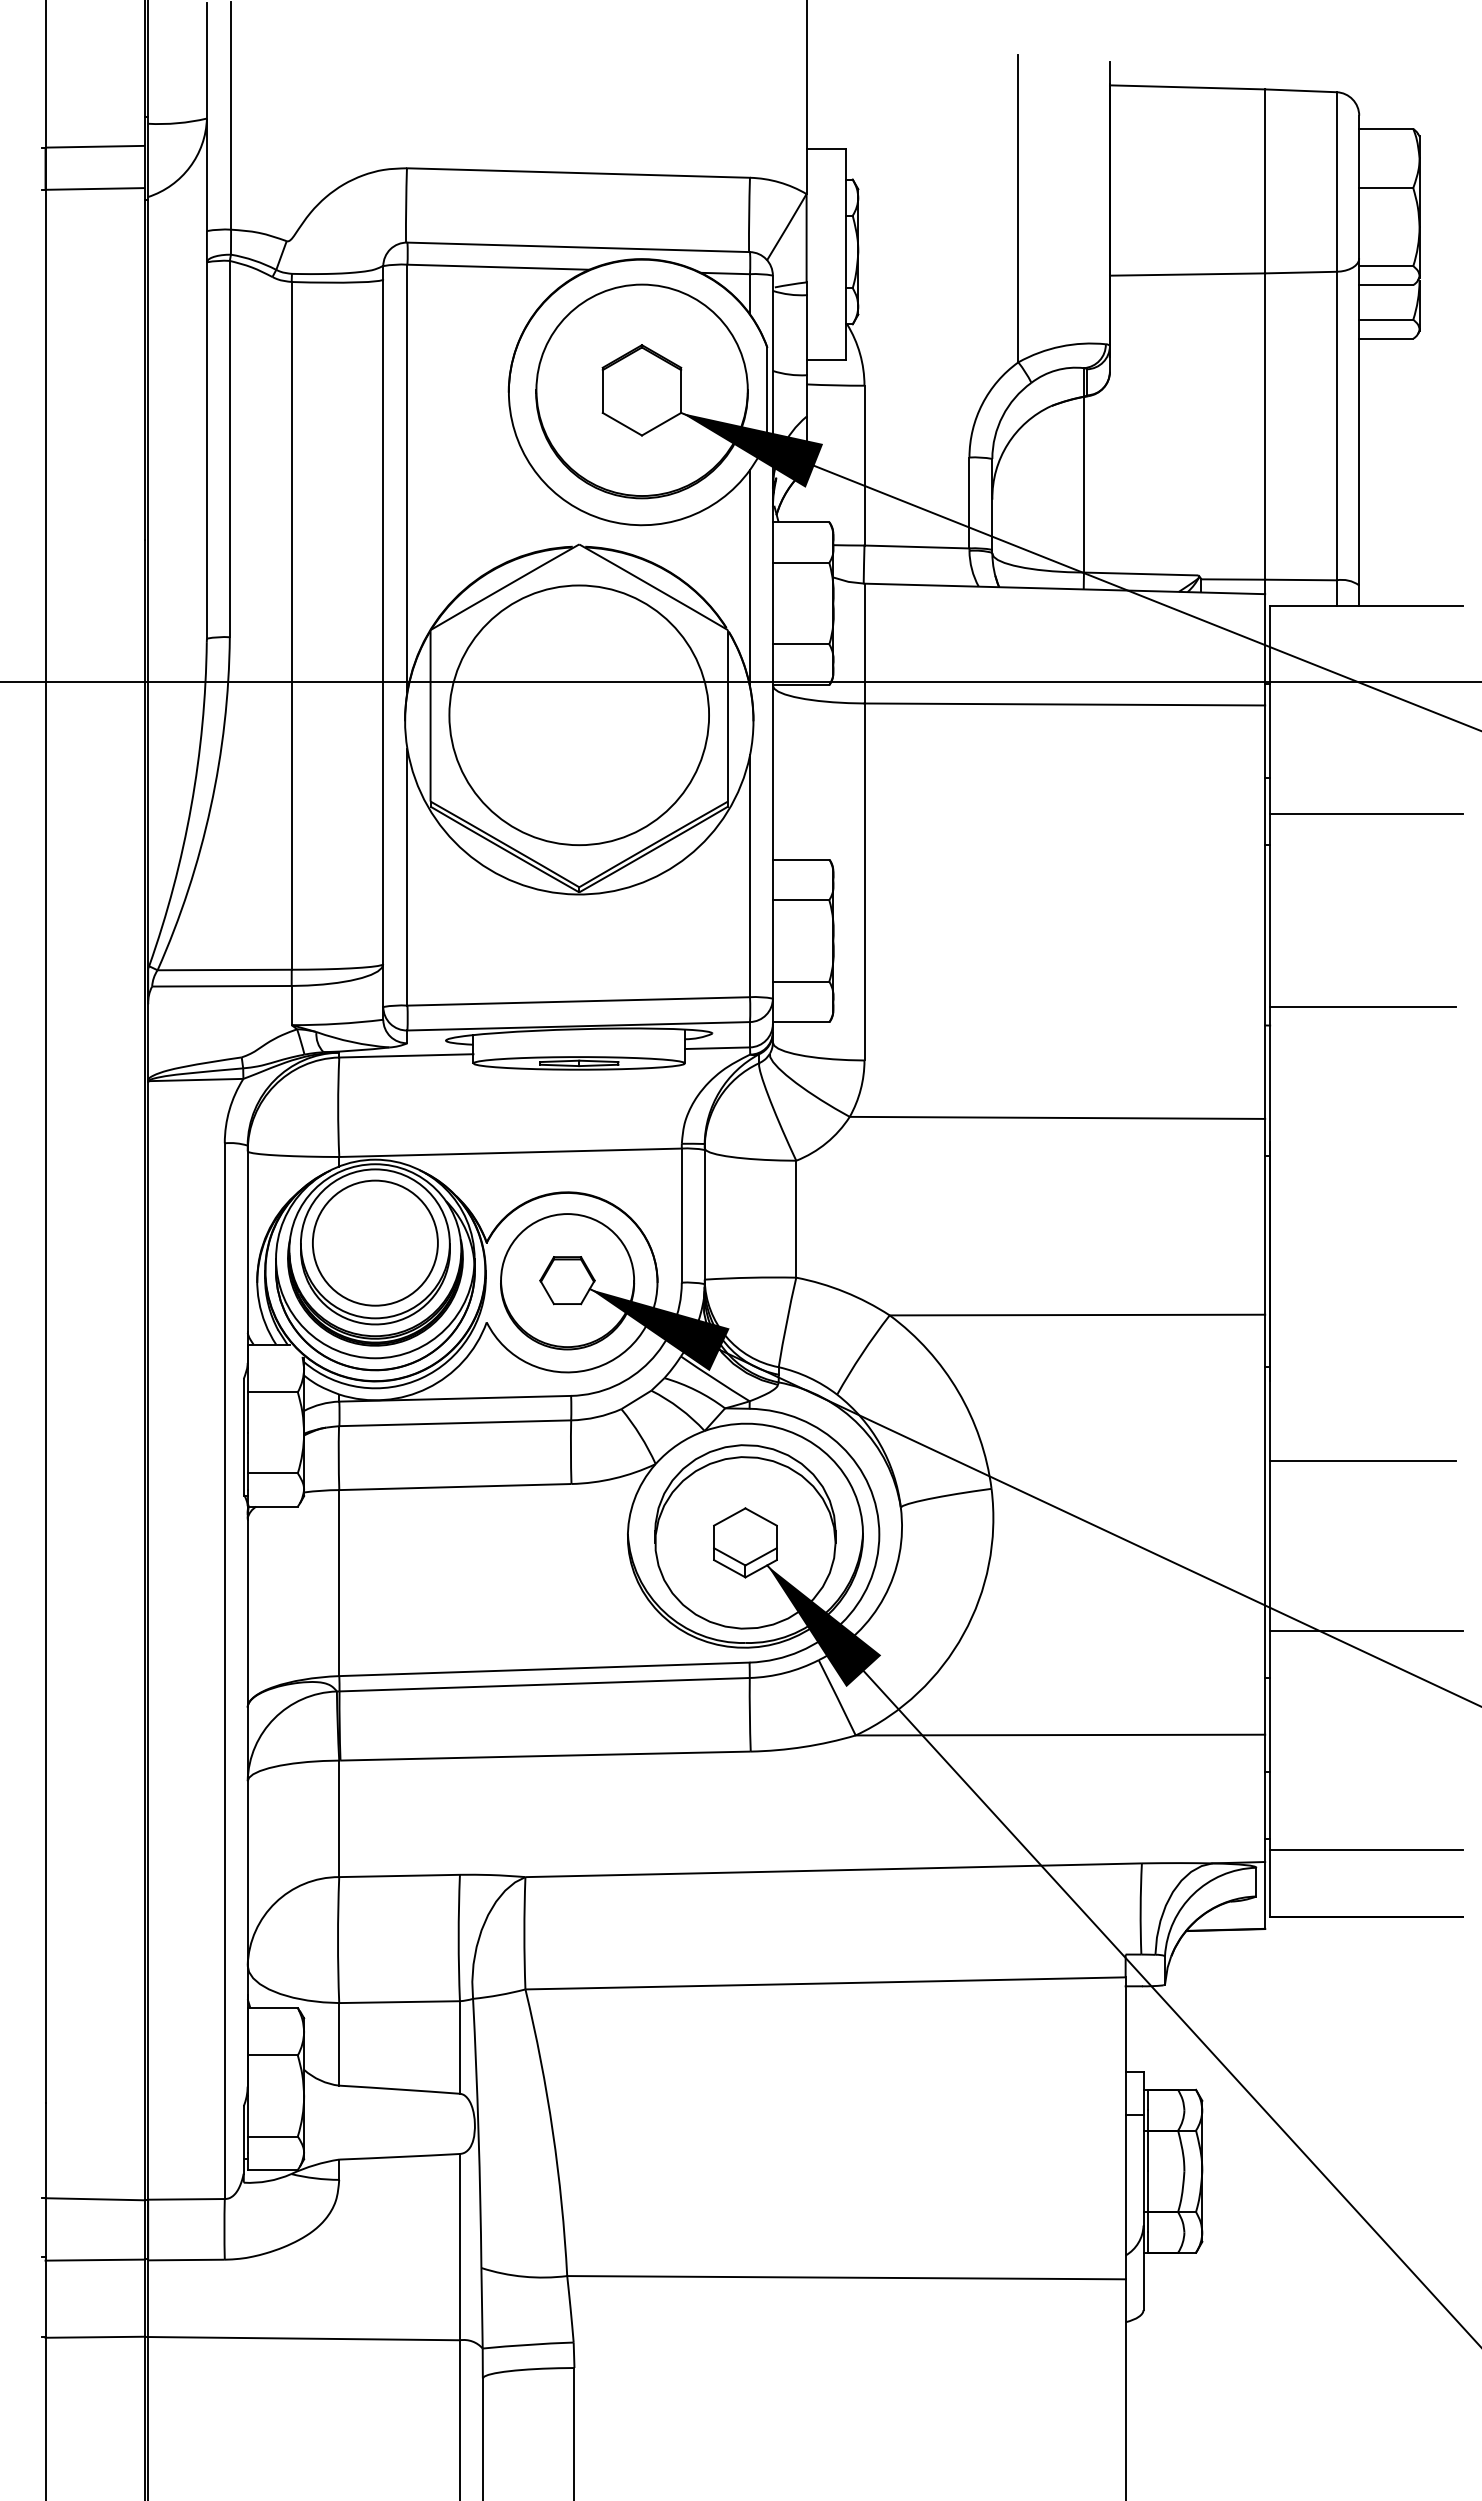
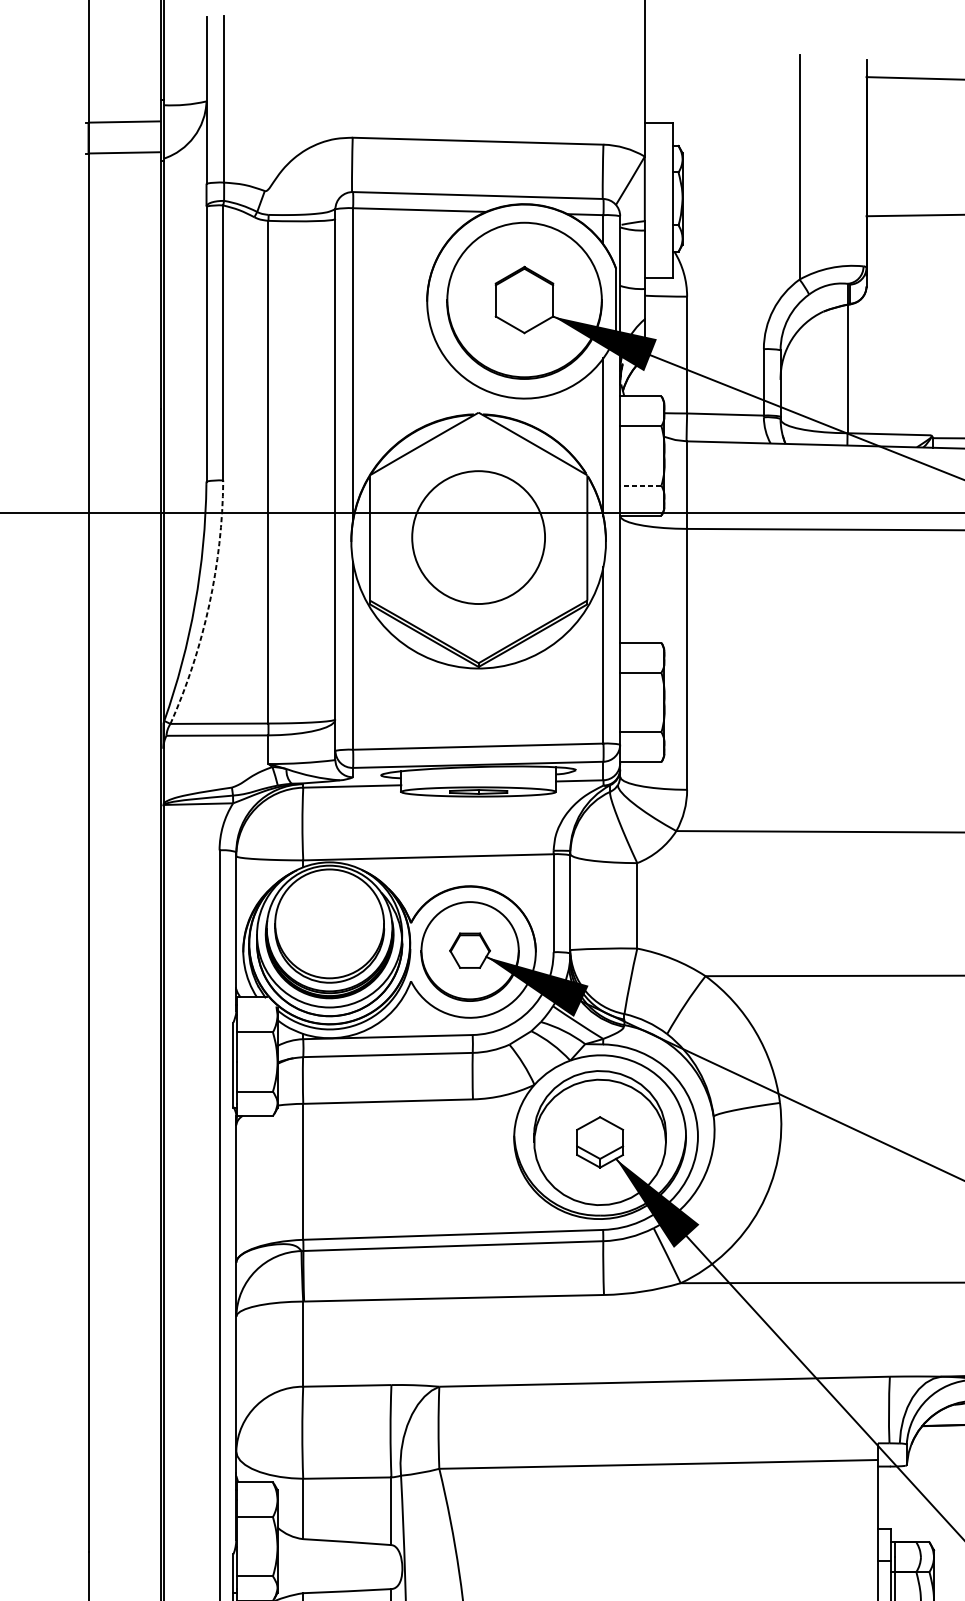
line: (800, 644) -> (640, 485), solid -> dashed
circle: (579, 715) -> (478, 537), size x0.7
arc: (210, 807) -> (209, 604), solid -> dashed
circle: (375, 1242) -> (329, 922), removed

